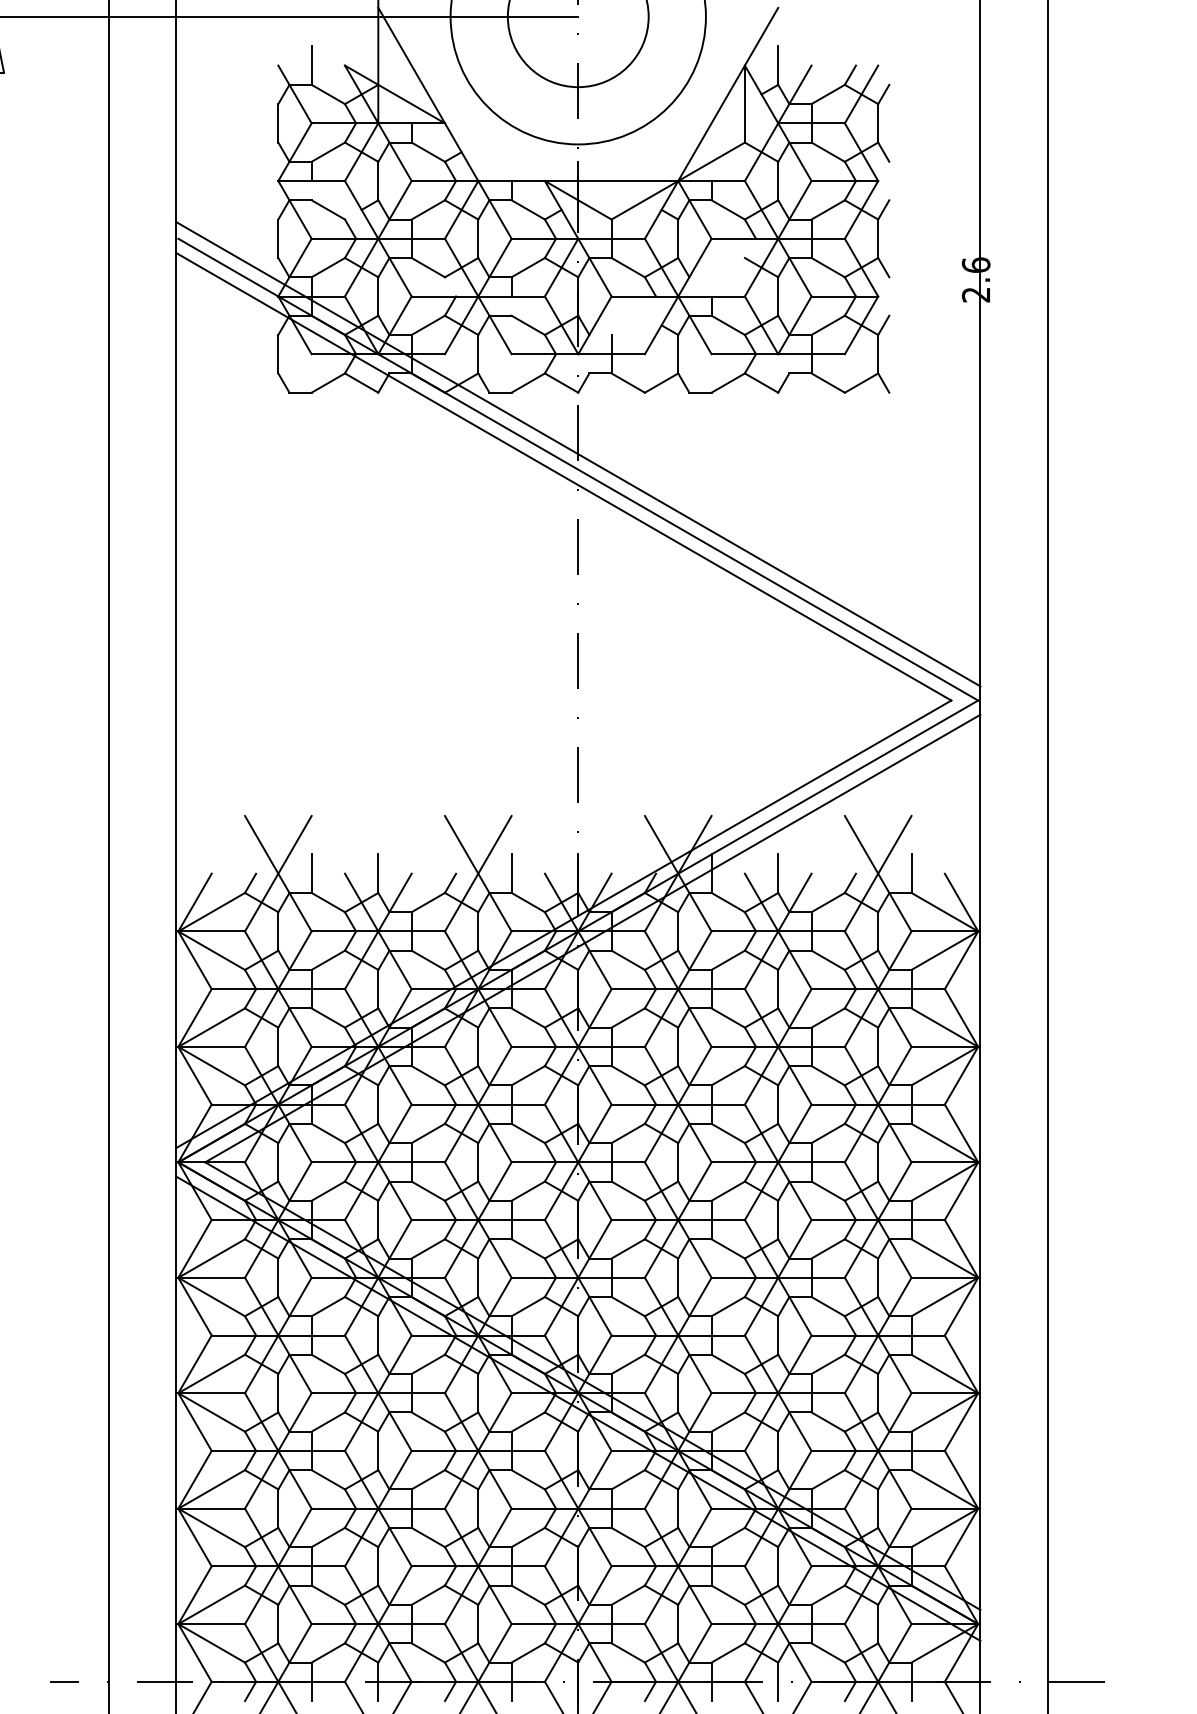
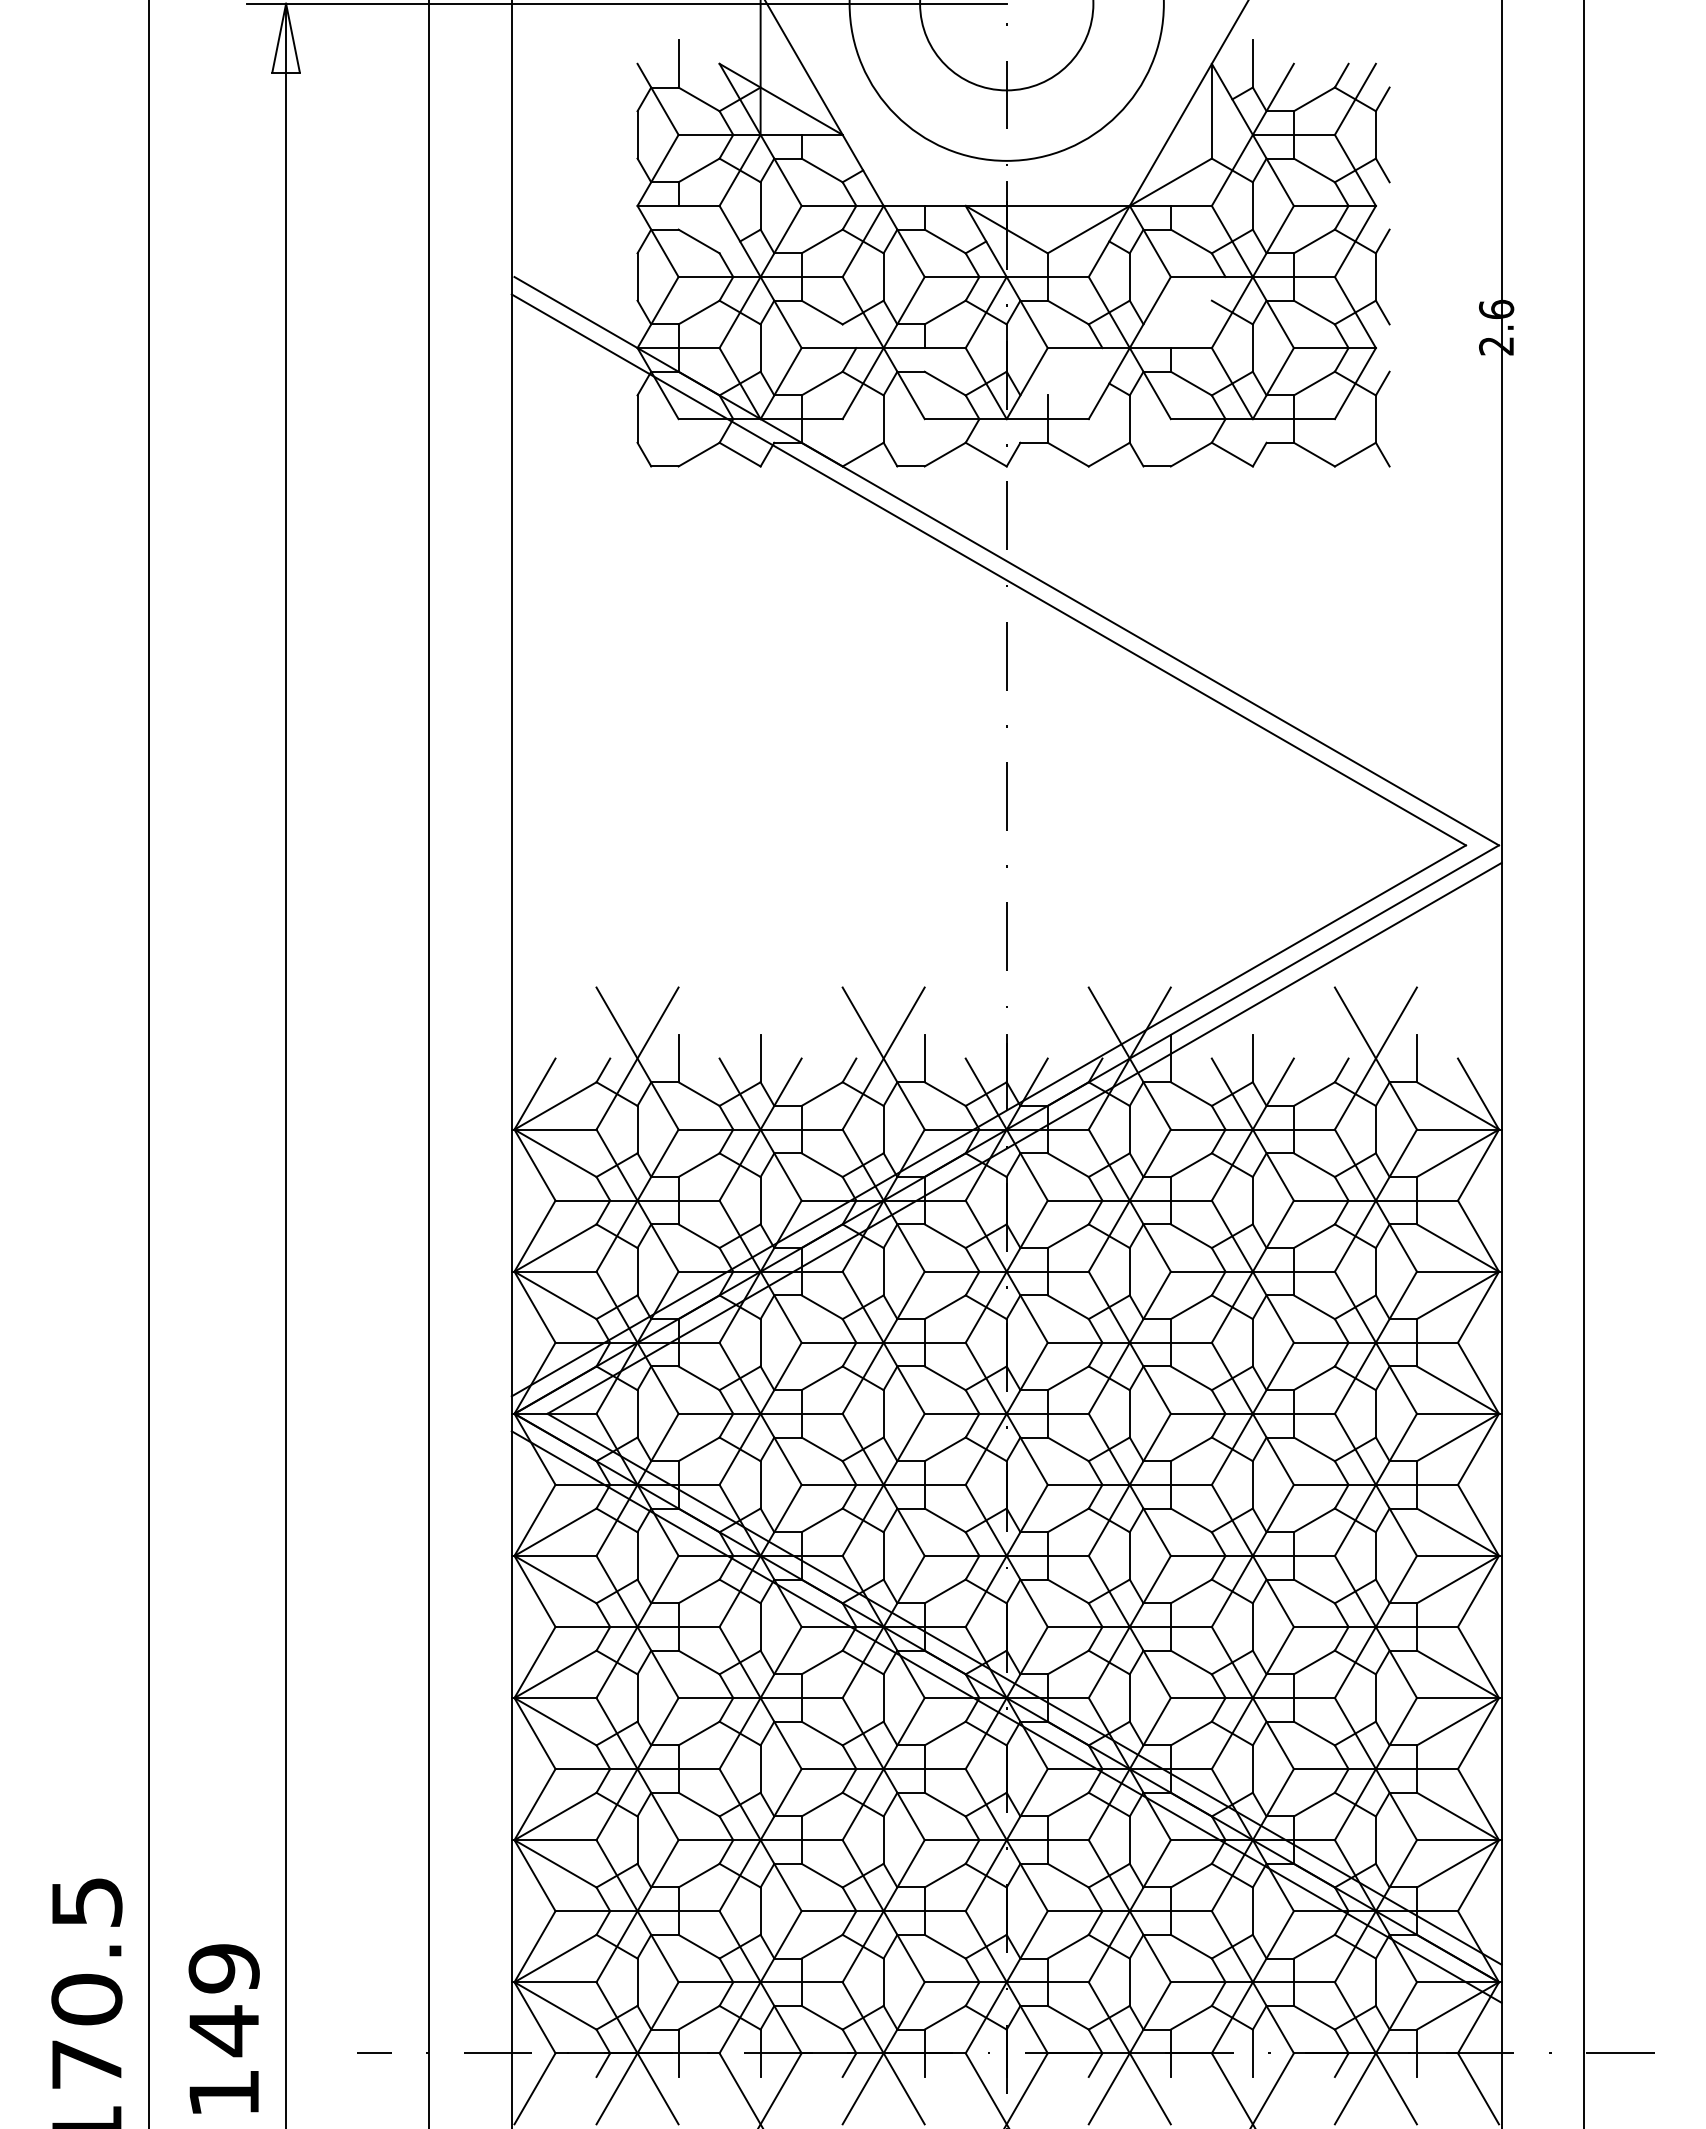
line: (578, 453) -> (1006, 541), removed

